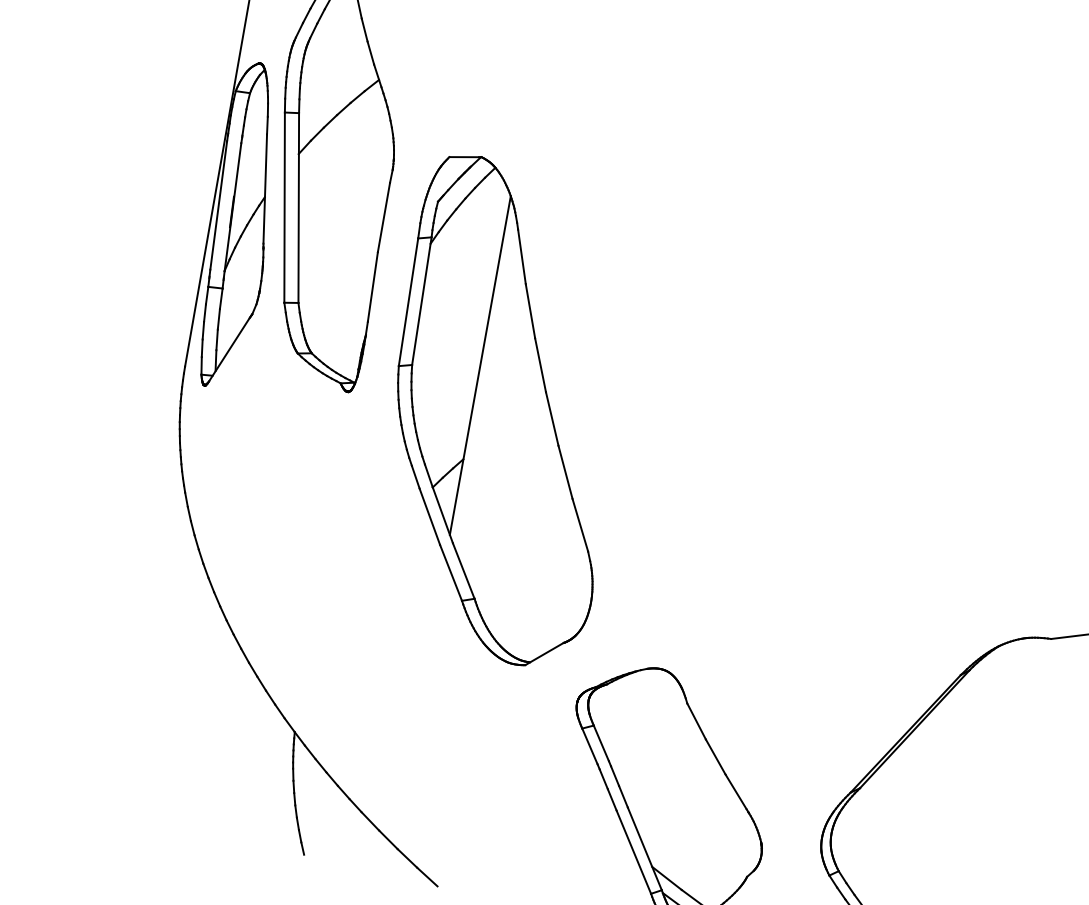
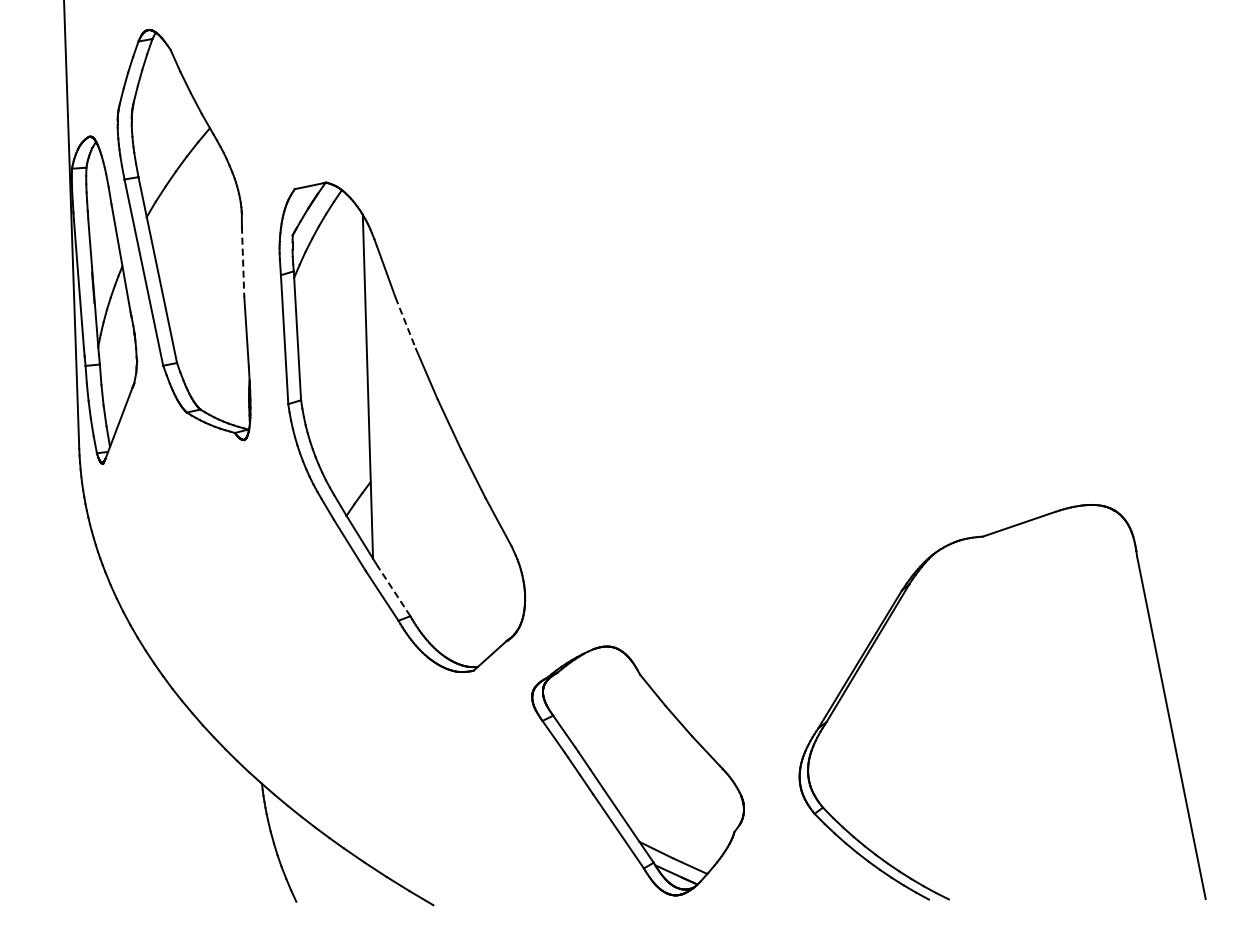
line: (384, 218) -> (243, 262), solid -> dashed
line: (530, 311) -> (405, 323), solid -> dashed
line: (464, 571) -> (394, 591), solid -> dashed

